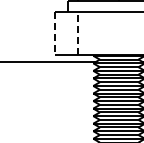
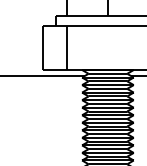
line: (54, 33) -> (43, 47), dashed -> solid
line: (77, 33) -> (66, 47), dashed -> solid

